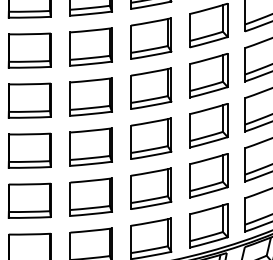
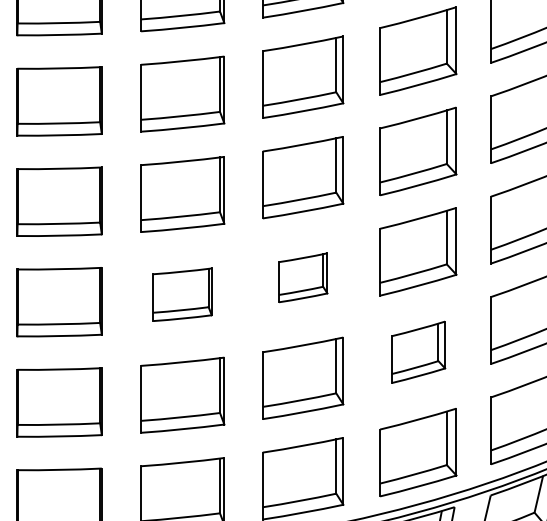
part: (151, 138) -> (303, 277), size x0.6
part: (90, 146) -> (181, 293), size x0.7
part: (208, 175) -> (417, 351), size x0.7

